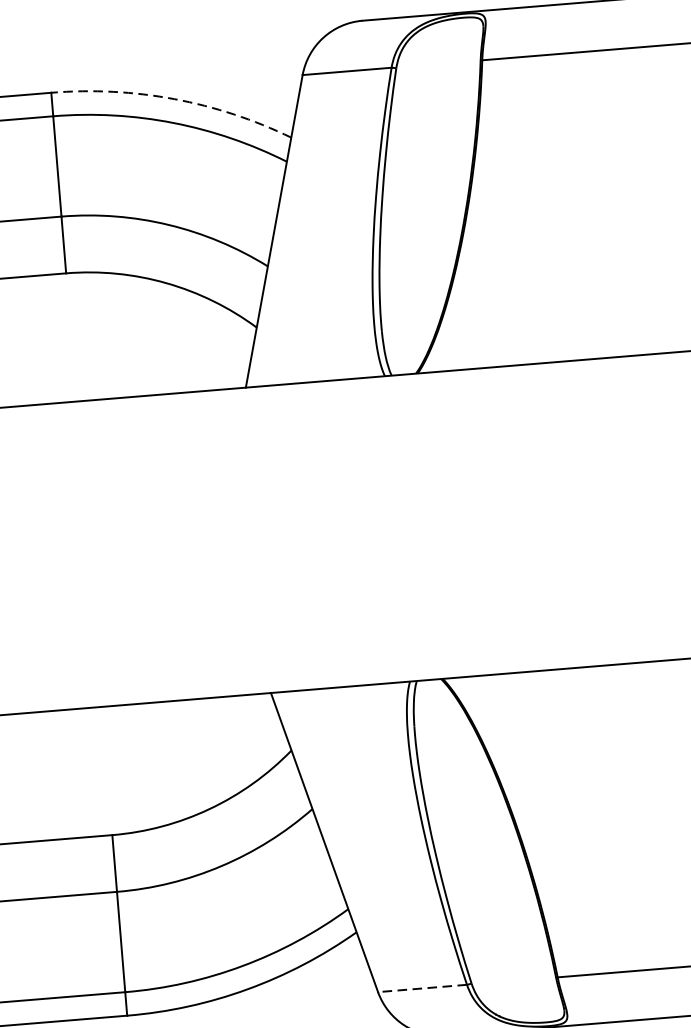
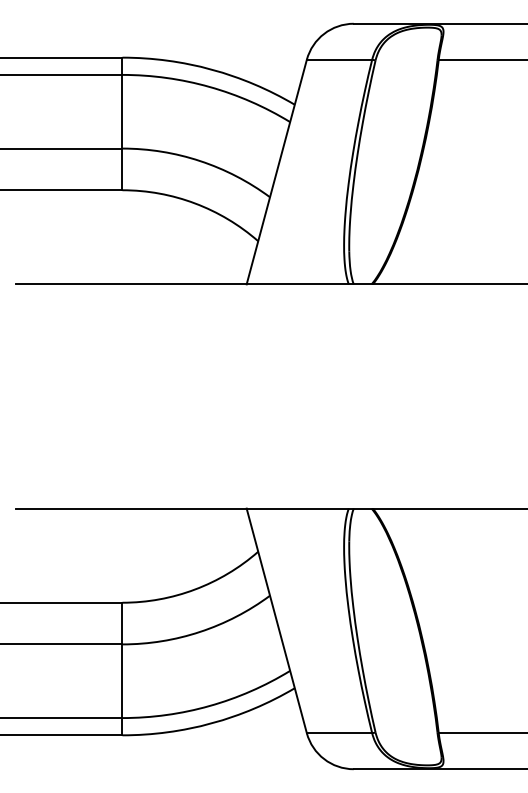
arc: (173, 98) -> (211, 69), dashed -> solid
line: (422, 988) -> (339, 733), dashed -> solid

